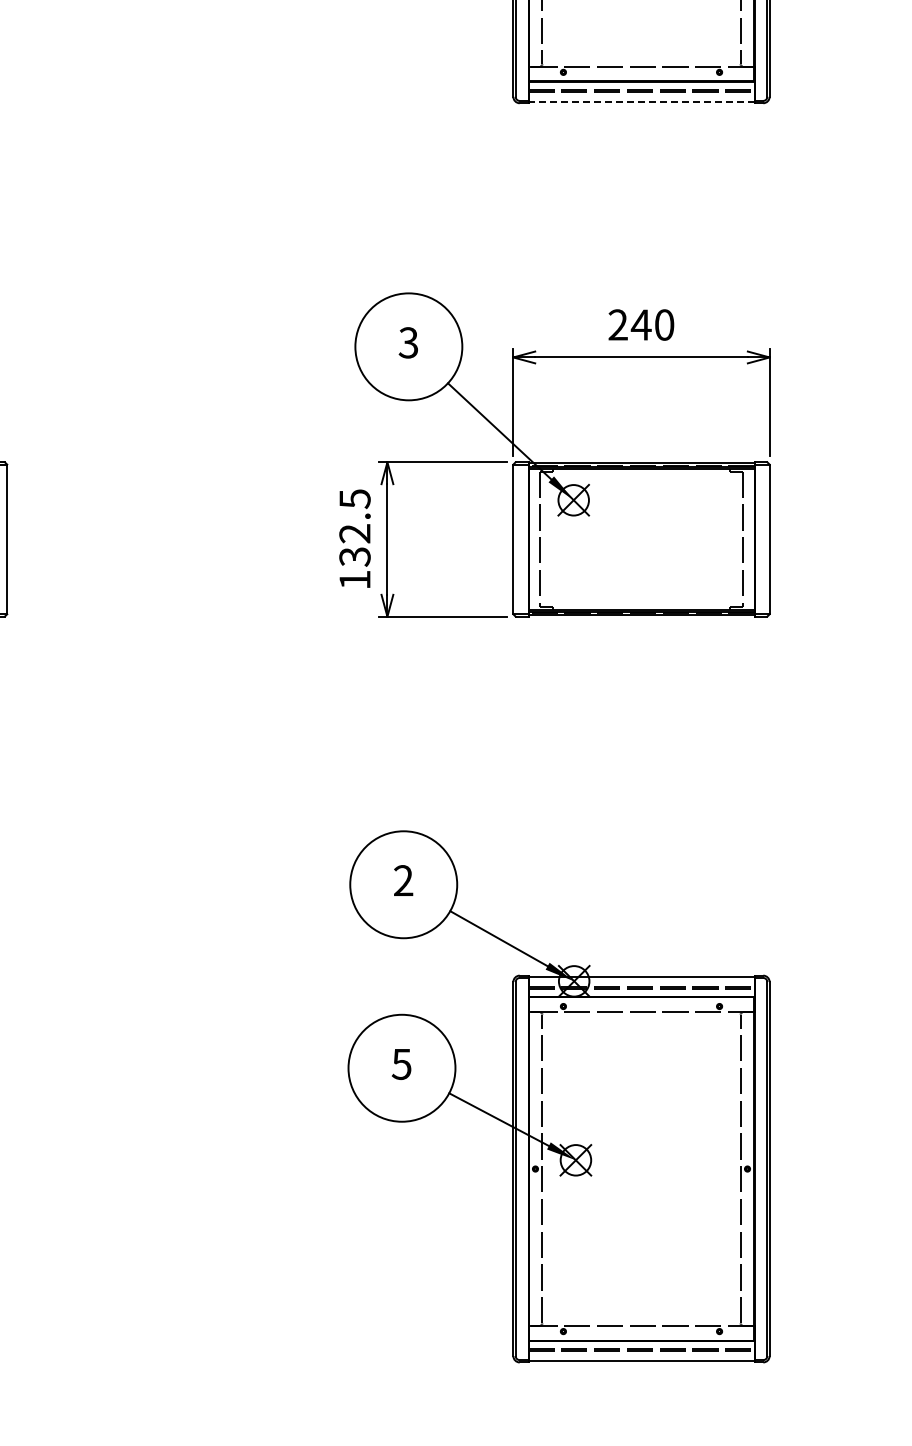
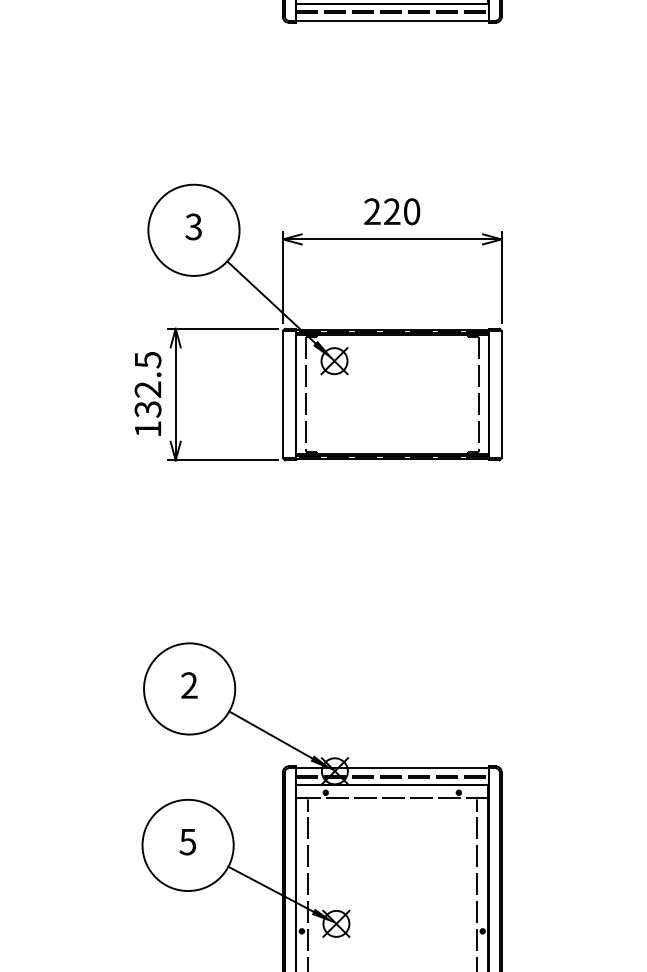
line: (641, 101) -> (392, 21), dashed -> solid
text: (640, 324) -> (391, 211), 240 -> 220

